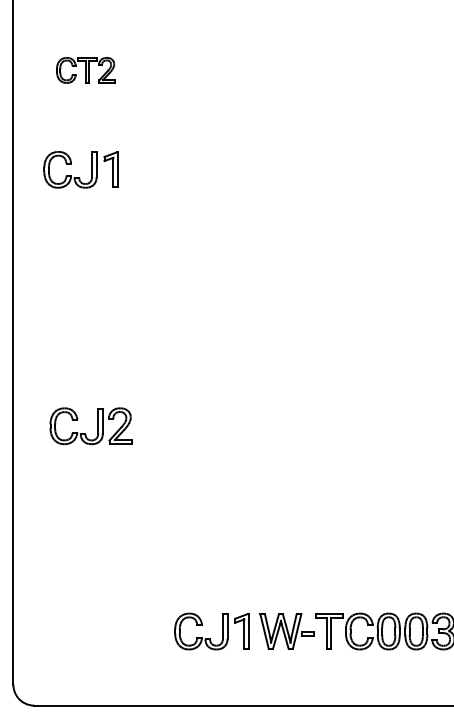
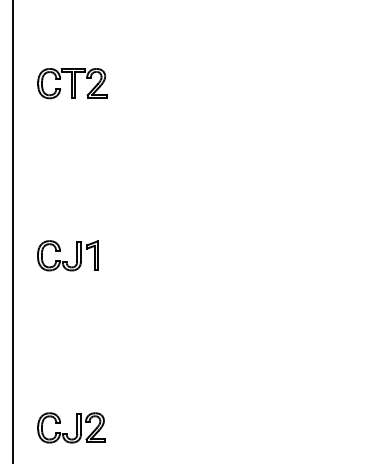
part: (85, 70) -> (71, 83), size x1.43
part: (79, 177) -> (66, 262), moved
part: (97, 426) -> (76, 428), moved

